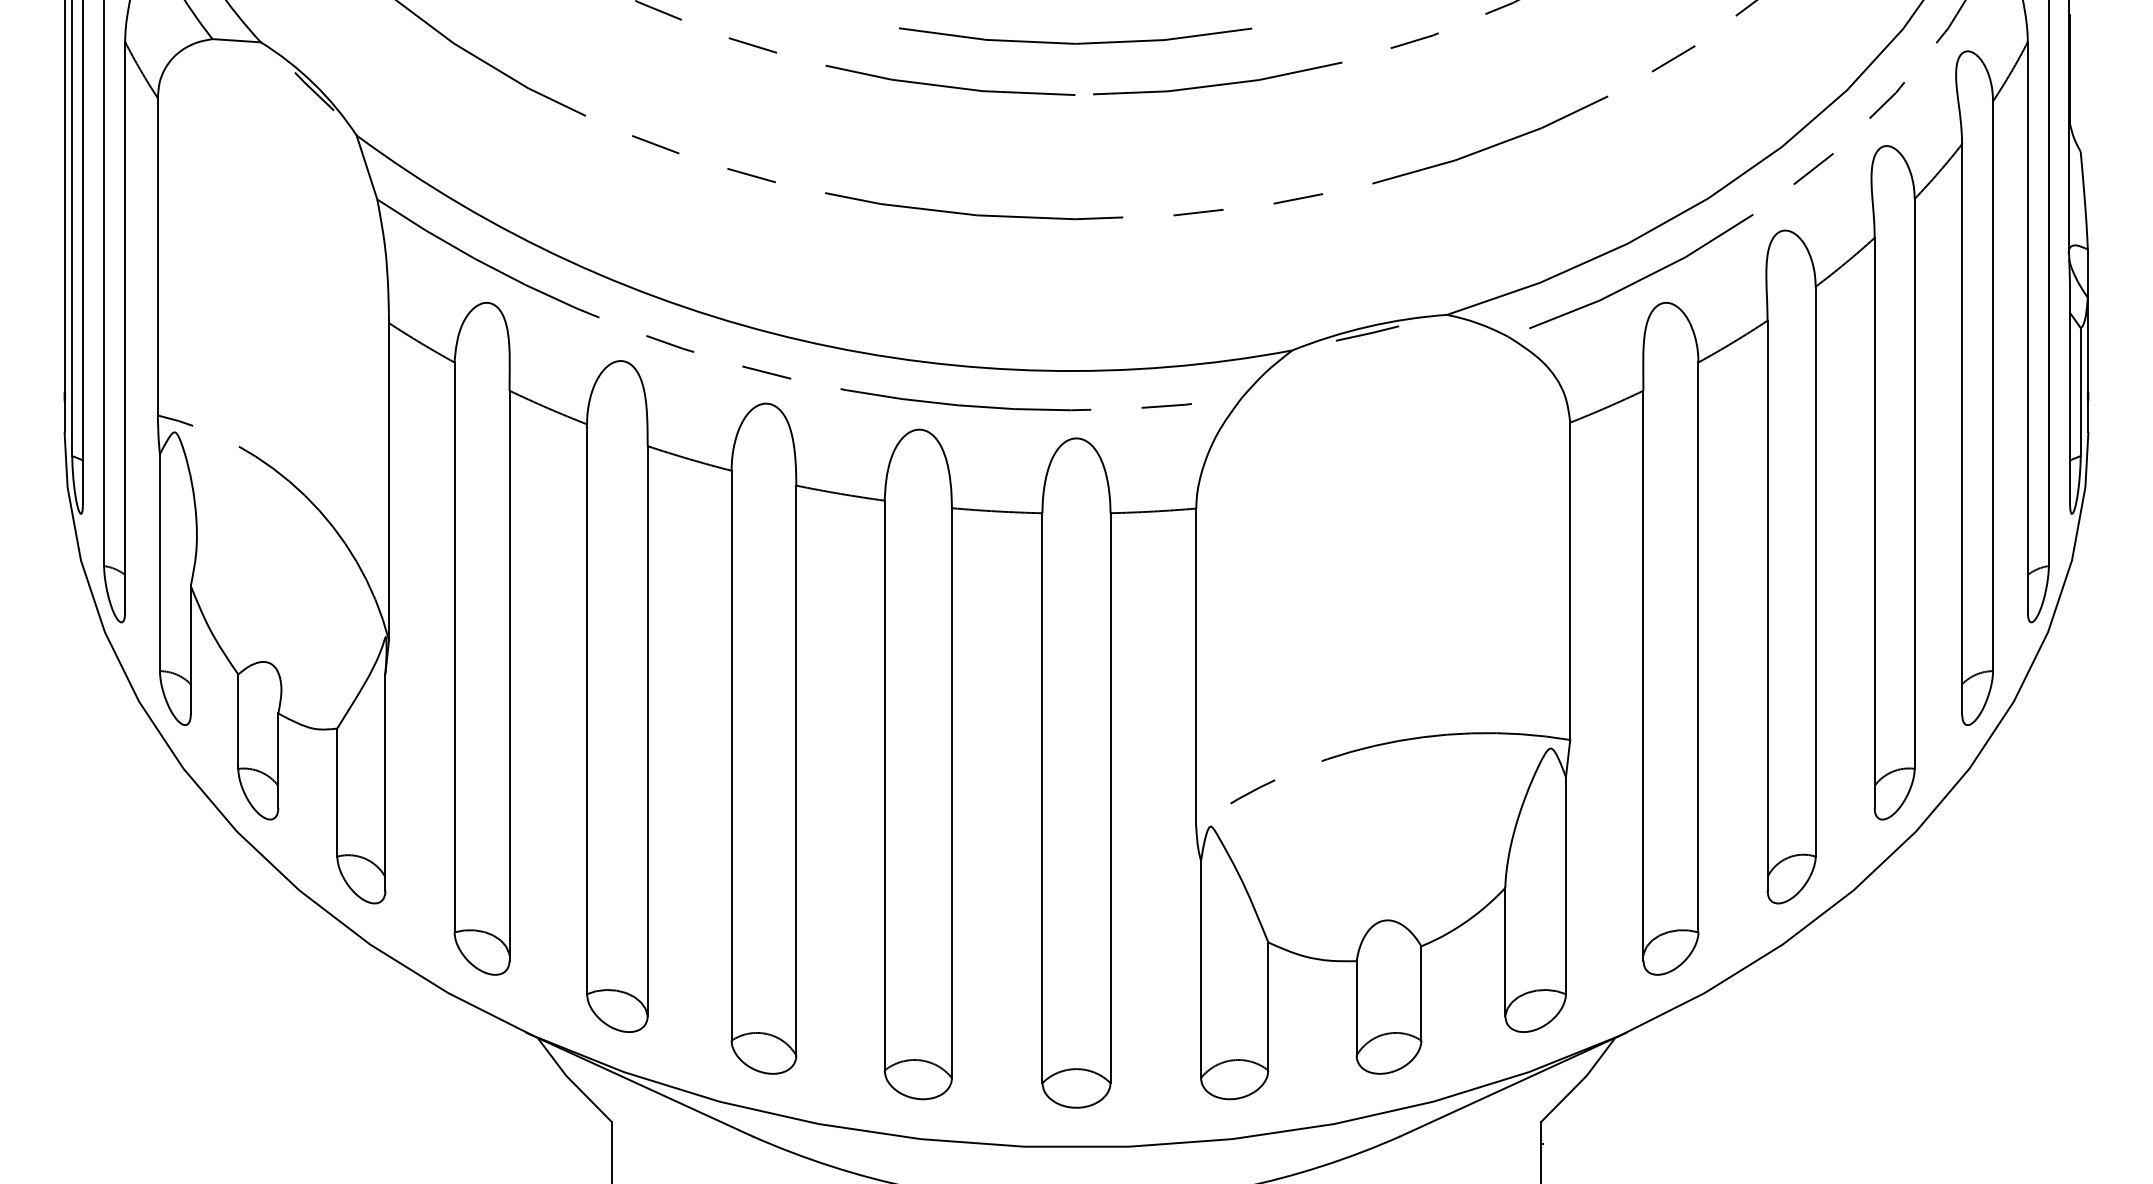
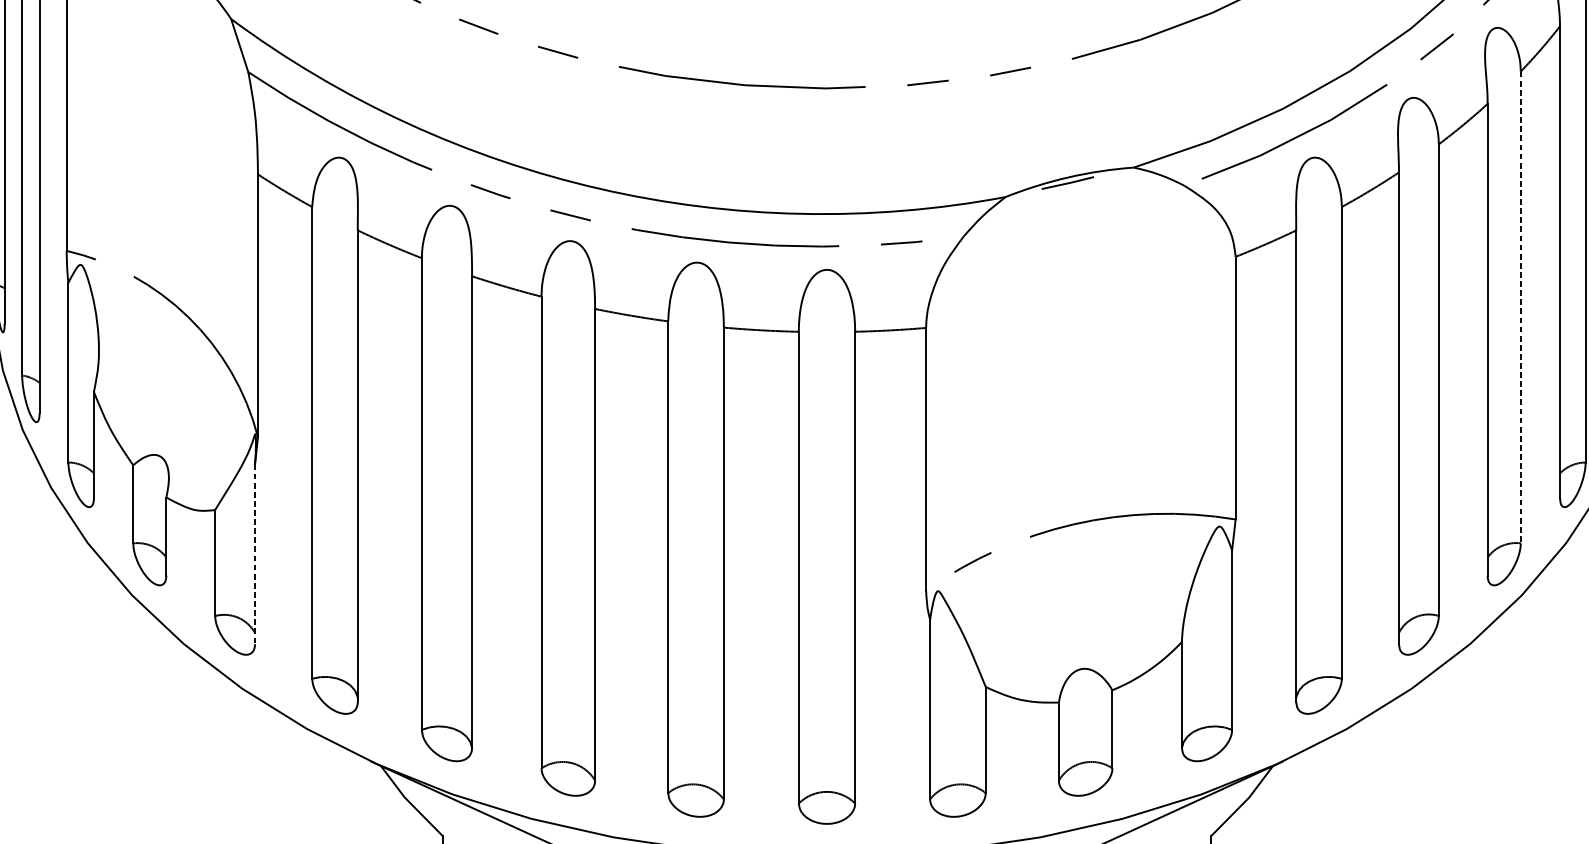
line: (1914, 483) -> (1520, 307), solid -> dashed
line: (385, 782) -> (255, 554), solid -> dashed

